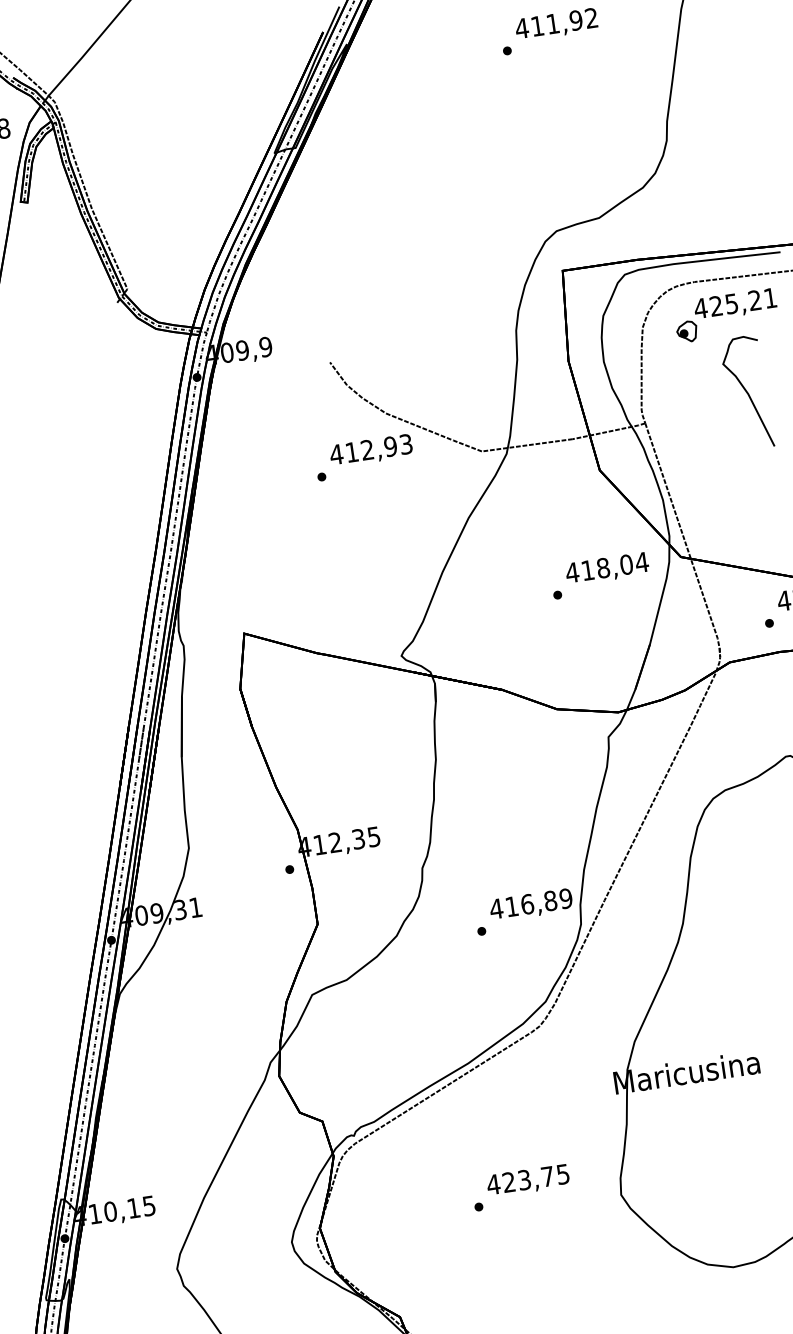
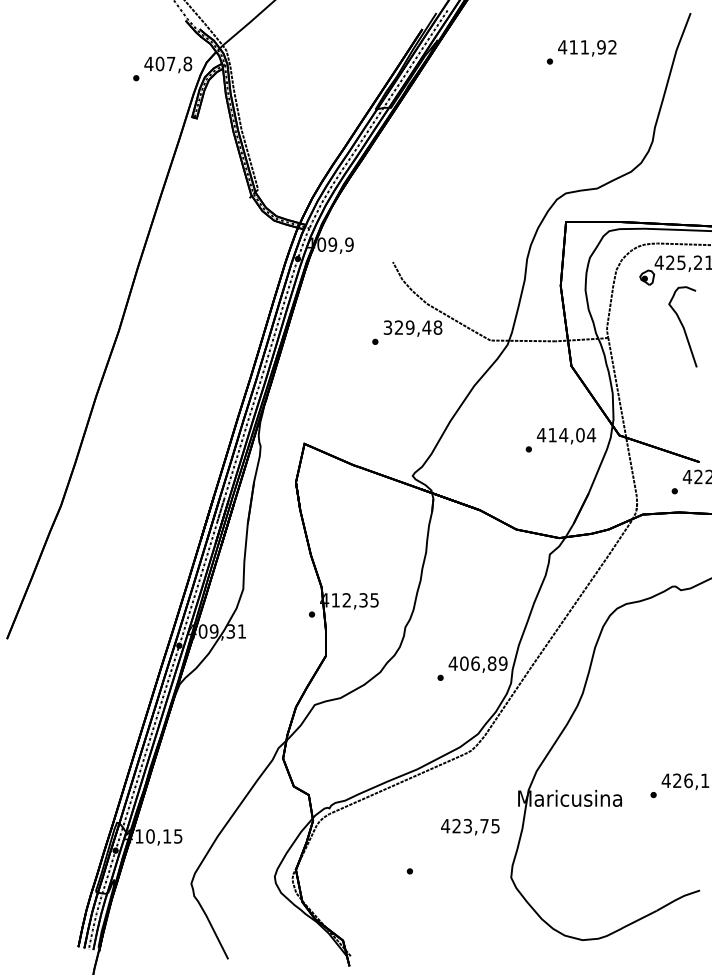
text: (370, 449) -> (412, 327), 412,93 -> 329,48
text: (602, 567) -> (563, 434), 418,04 -> 414,04
text: (512, 906) -> (464, 663), 416,89 -> 406,89
text: (528, 1181) -> (470, 827), moved

